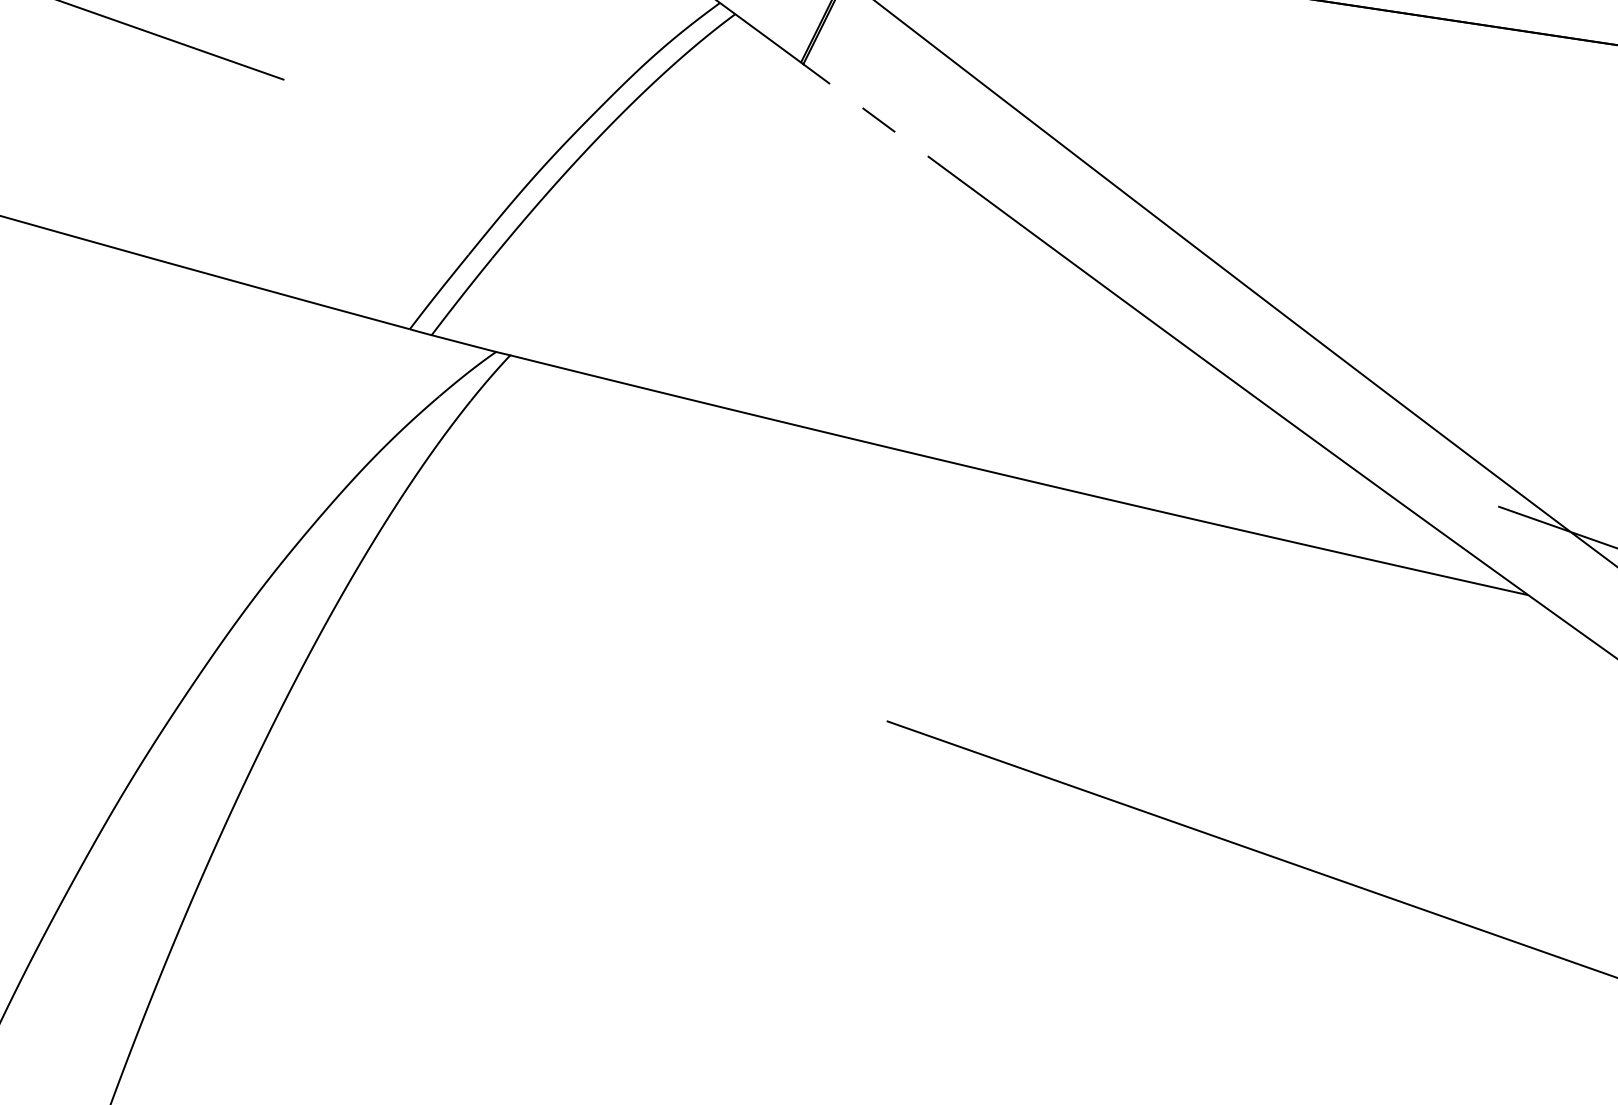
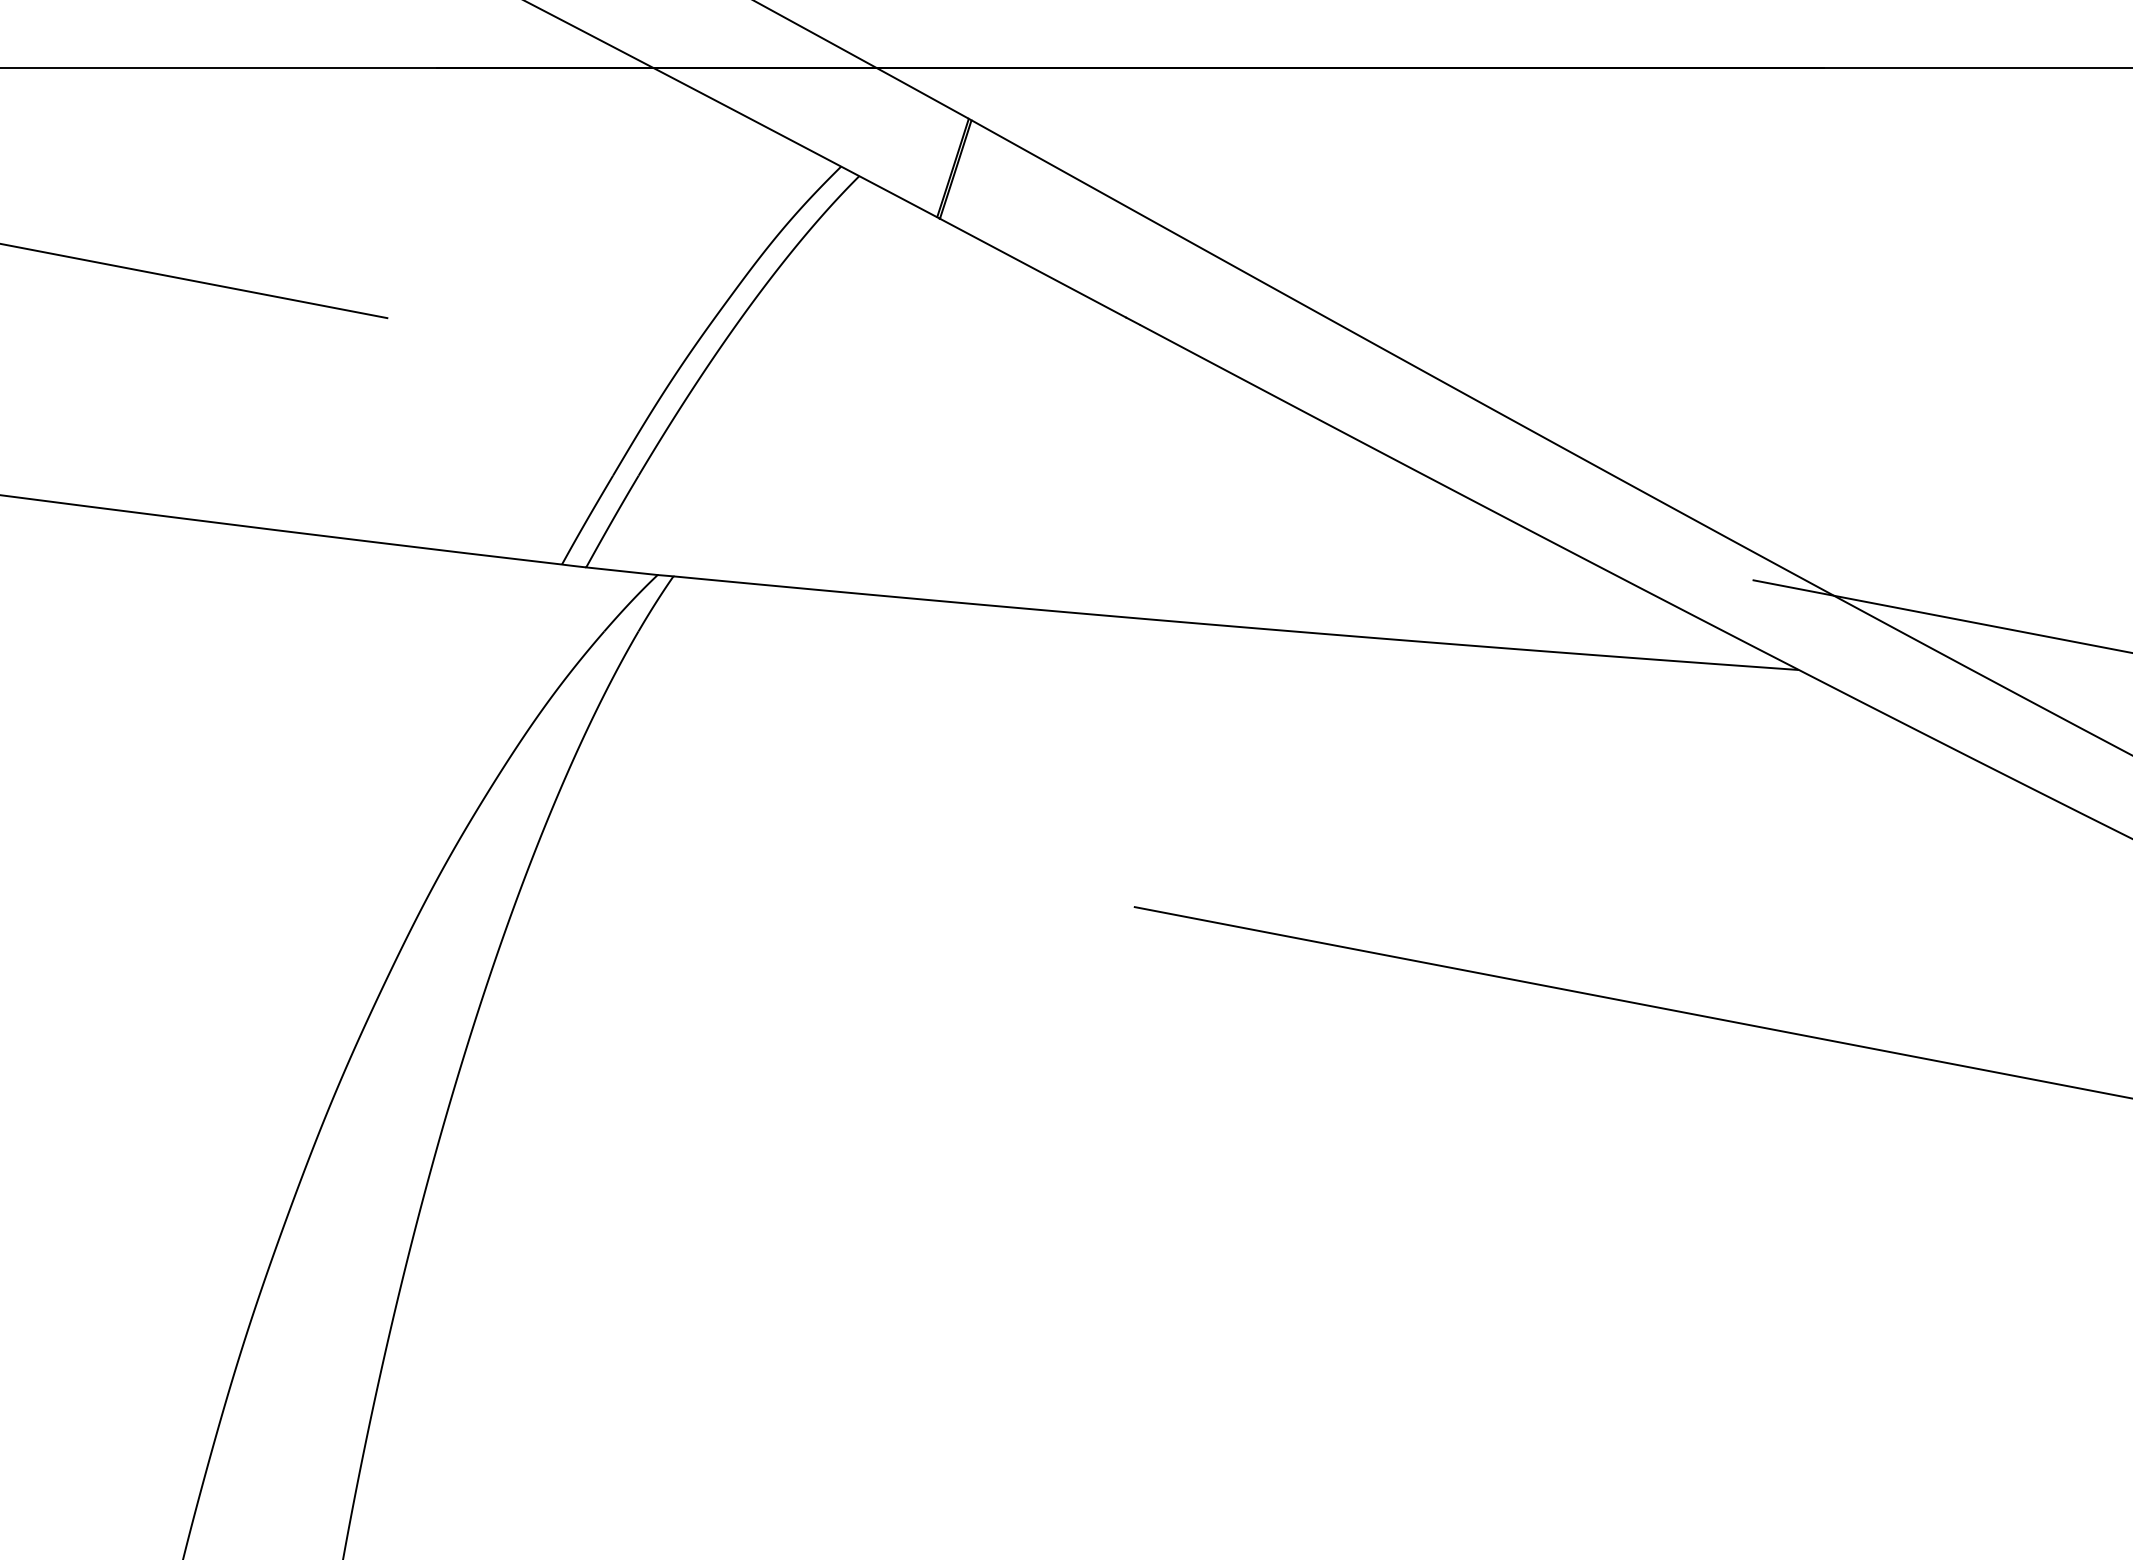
line: (881, 122) -> (1032, 268), dashed -> solid

